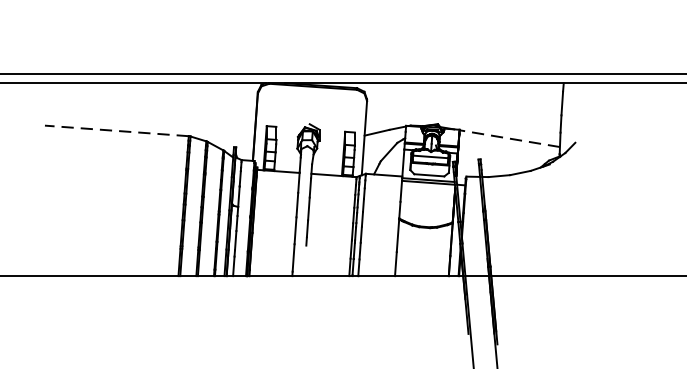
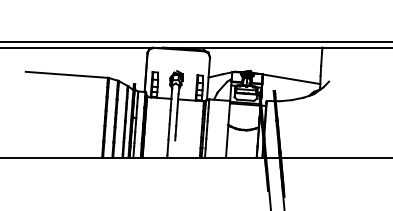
line: (116, 130) -> (66, 74), dashed -> solid
line: (509, 139) -> (291, 79), dashed -> solid

